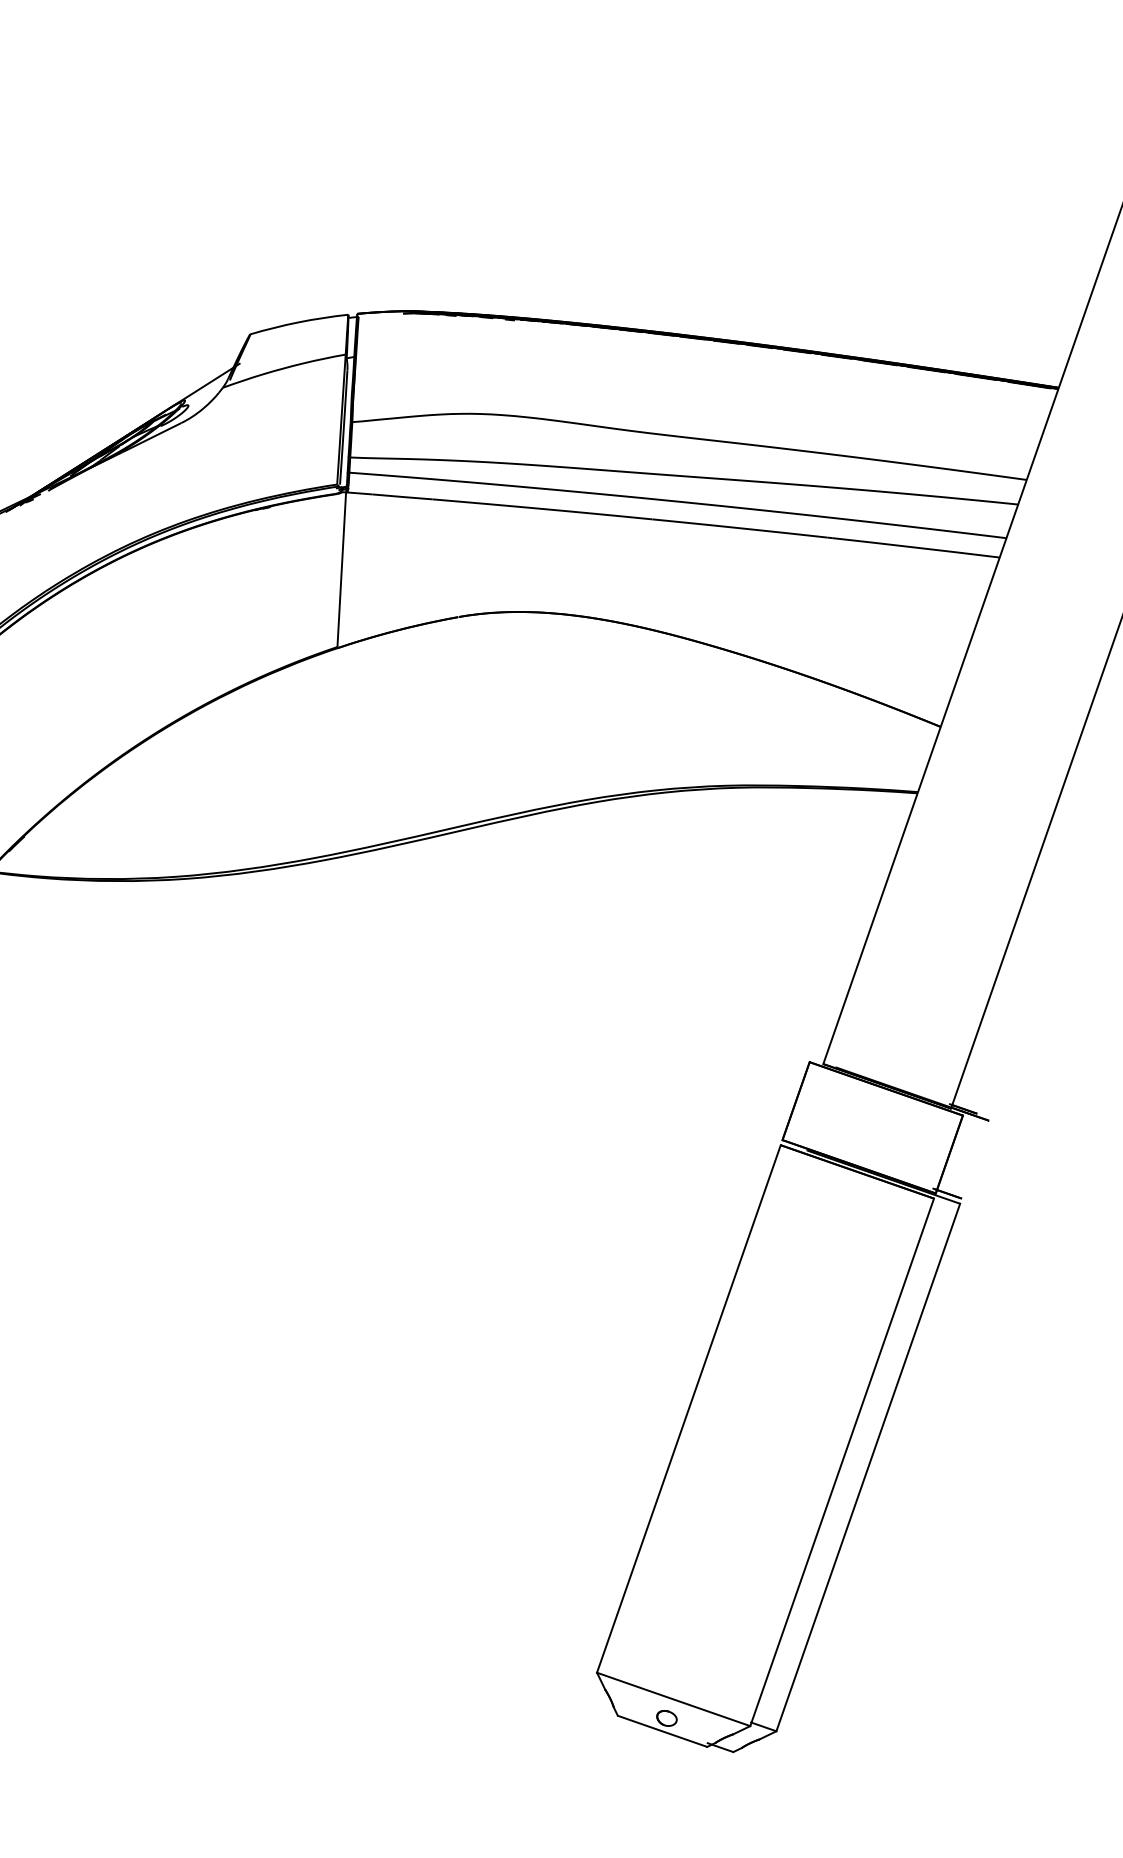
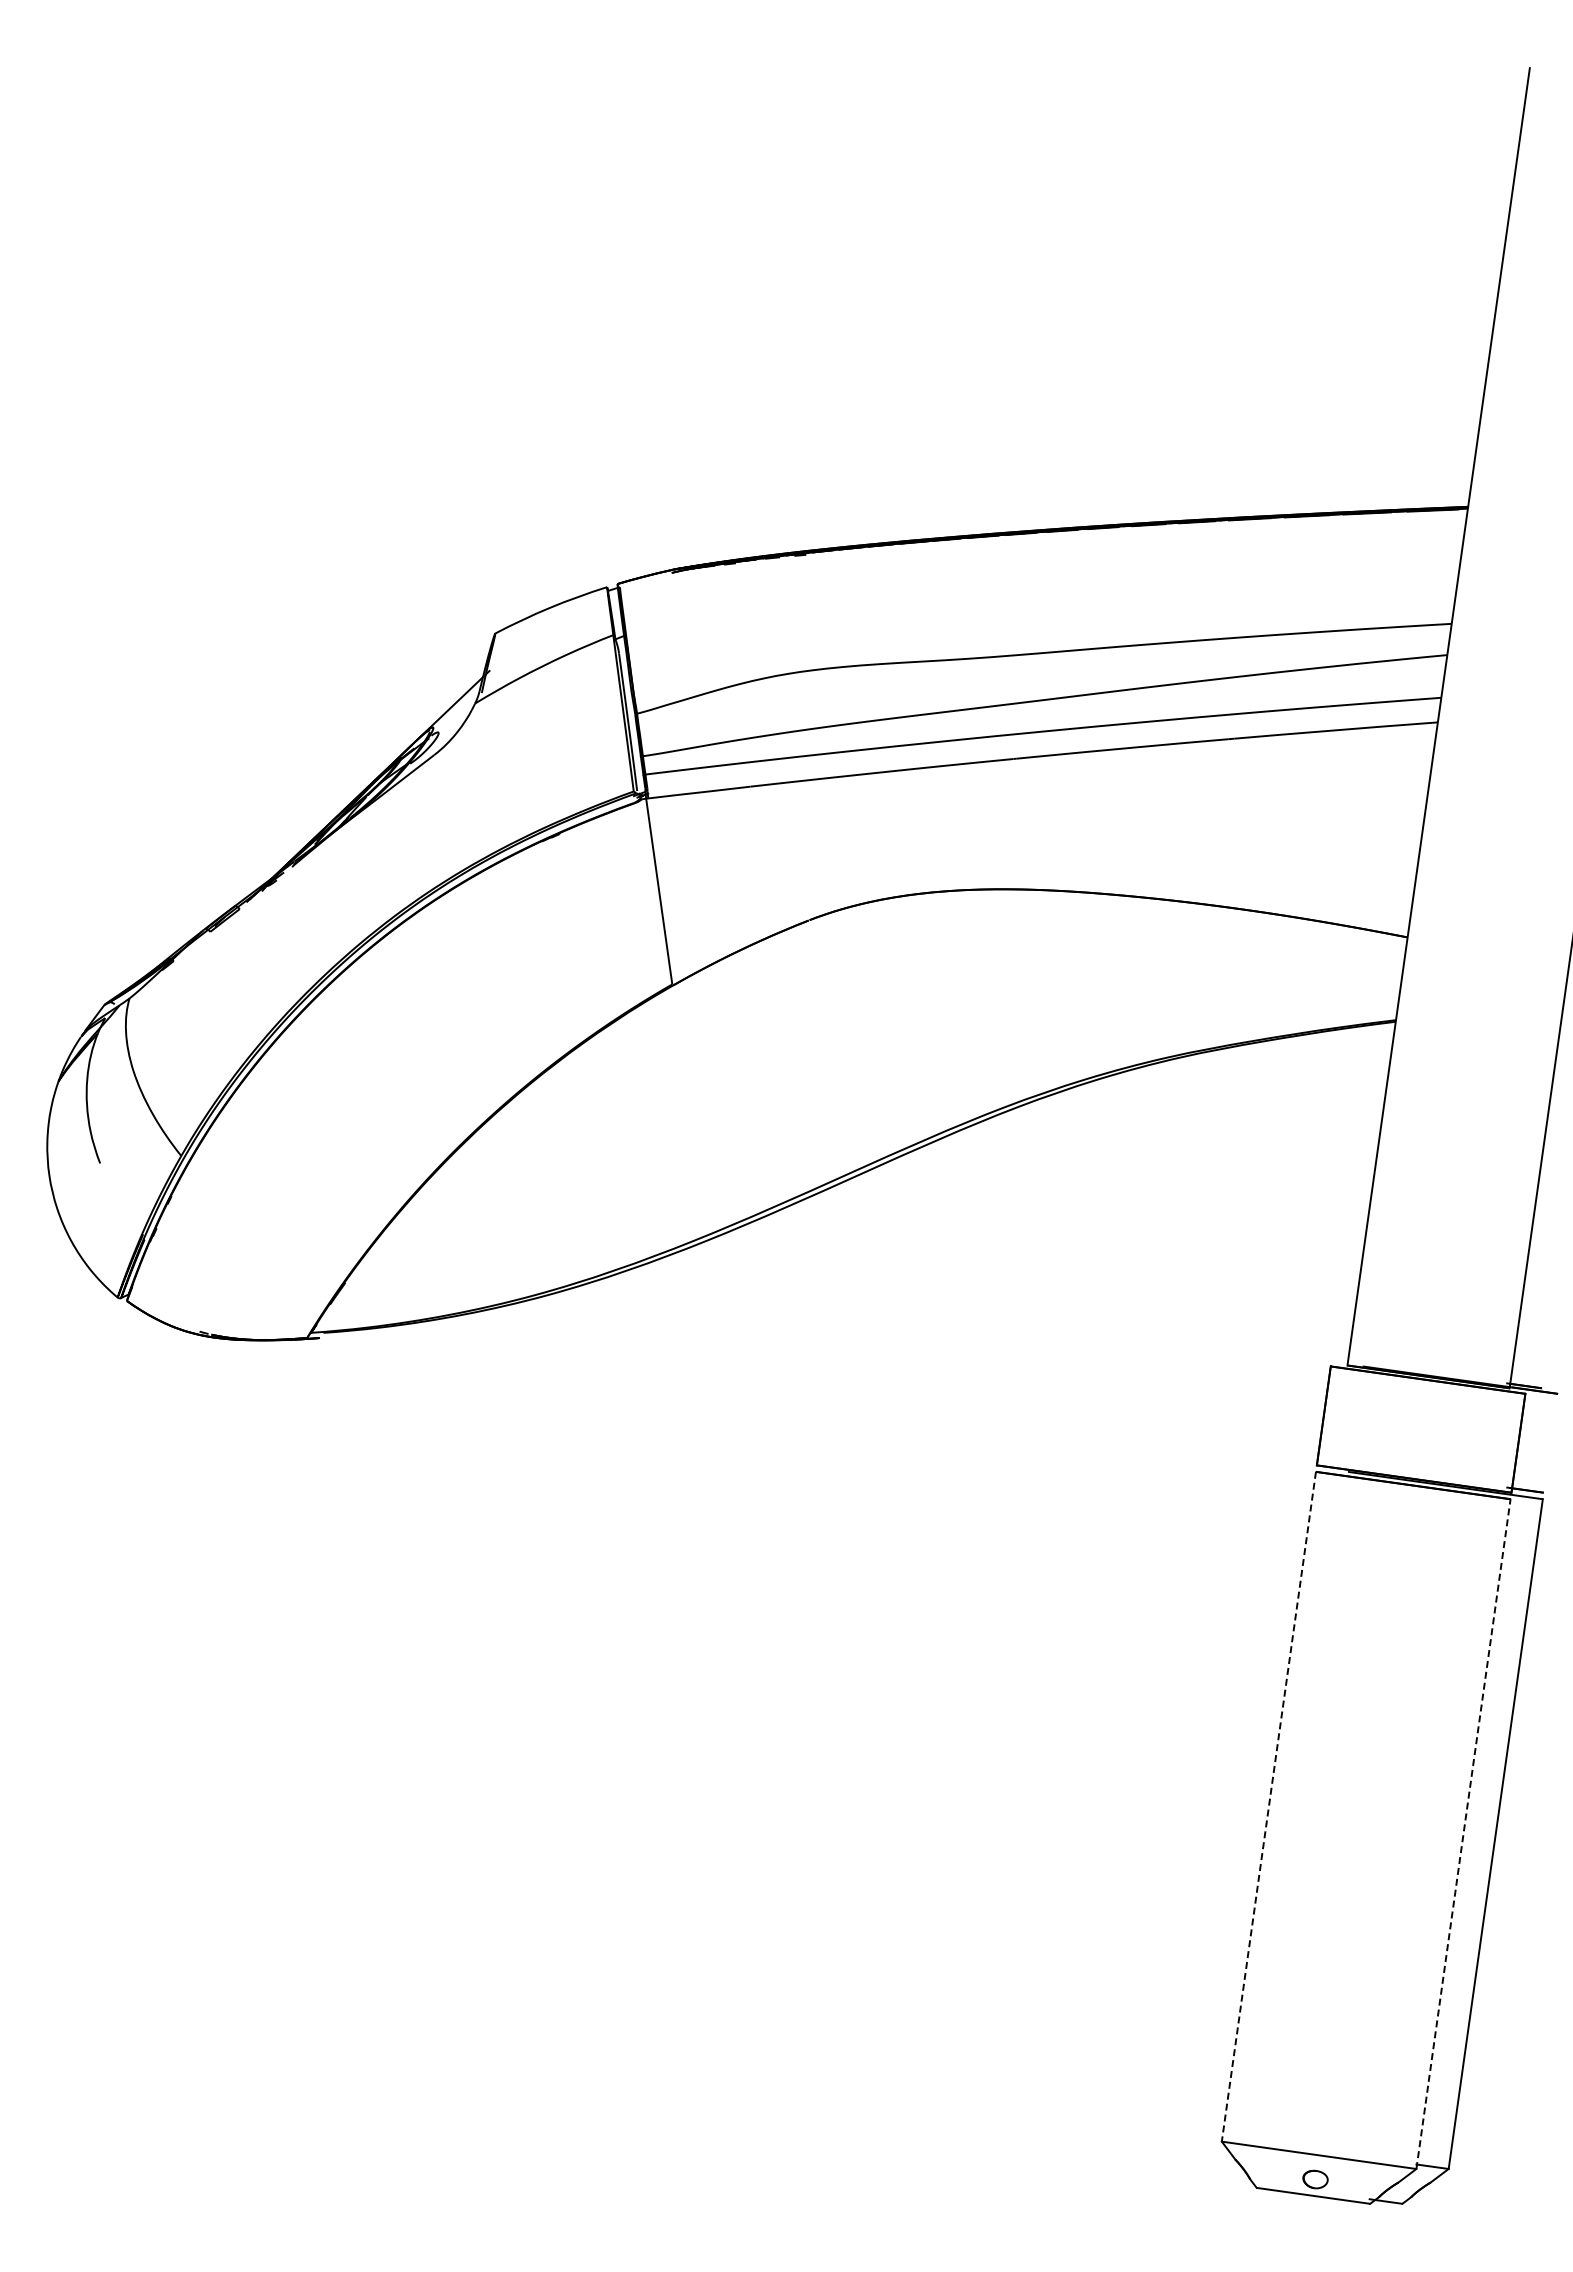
line: (688, 1409) -> (1268, 1807), solid -> dashed
line: (842, 1461) -> (1463, 1833), solid -> dashed

